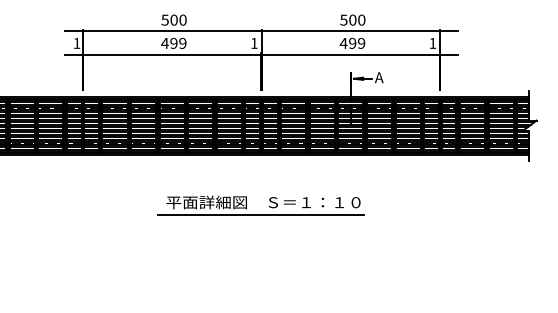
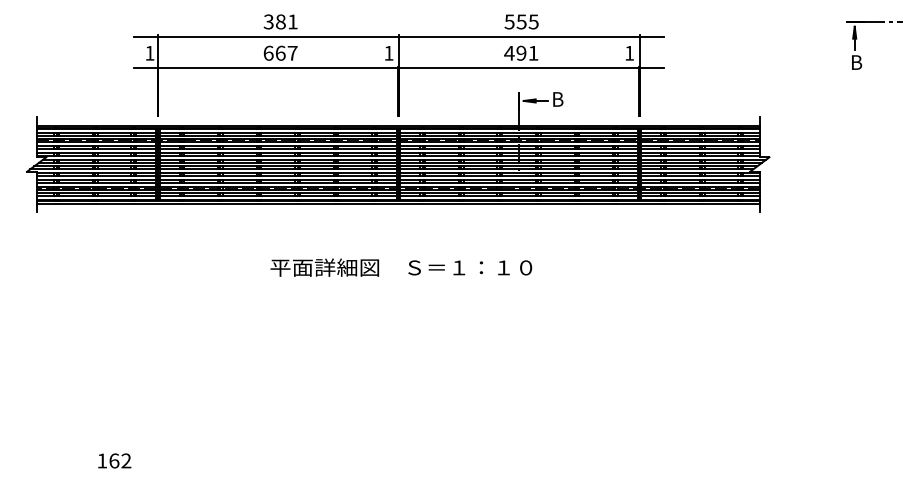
text: (173, 19) -> (280, 21), 500 -> 381
text: (357, 19) -> (527, 21), 500 -> 555
text: (173, 42) -> (280, 52), 499 -> 667
text: (361, 42) -> (533, 52), 499 -> 491
text: (379, 77) -> (557, 99), A -> B
line: (260, 214) -> (397, 283), removed

